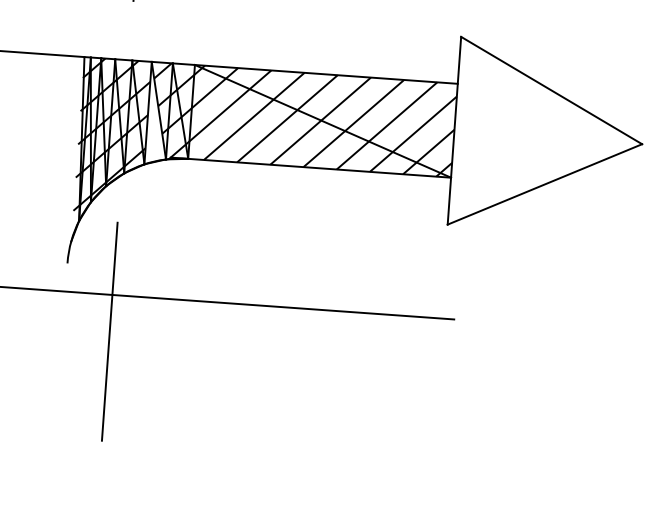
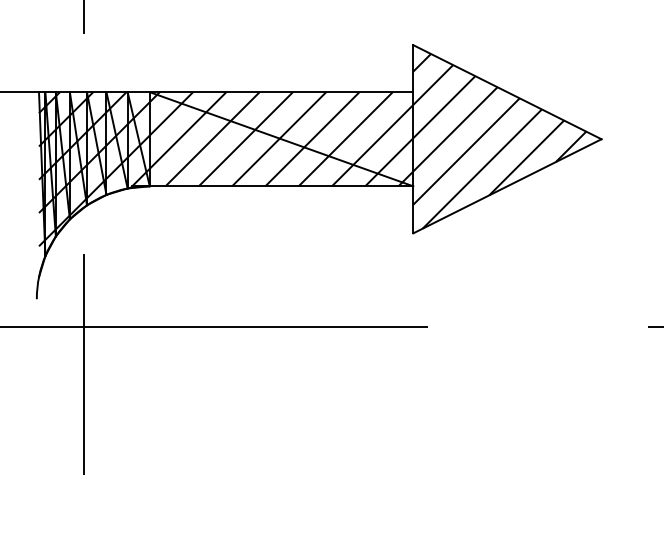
hatch: (156, 113) -> (114, 143), added
hatch: (540, 138) -> (499, 140), added

